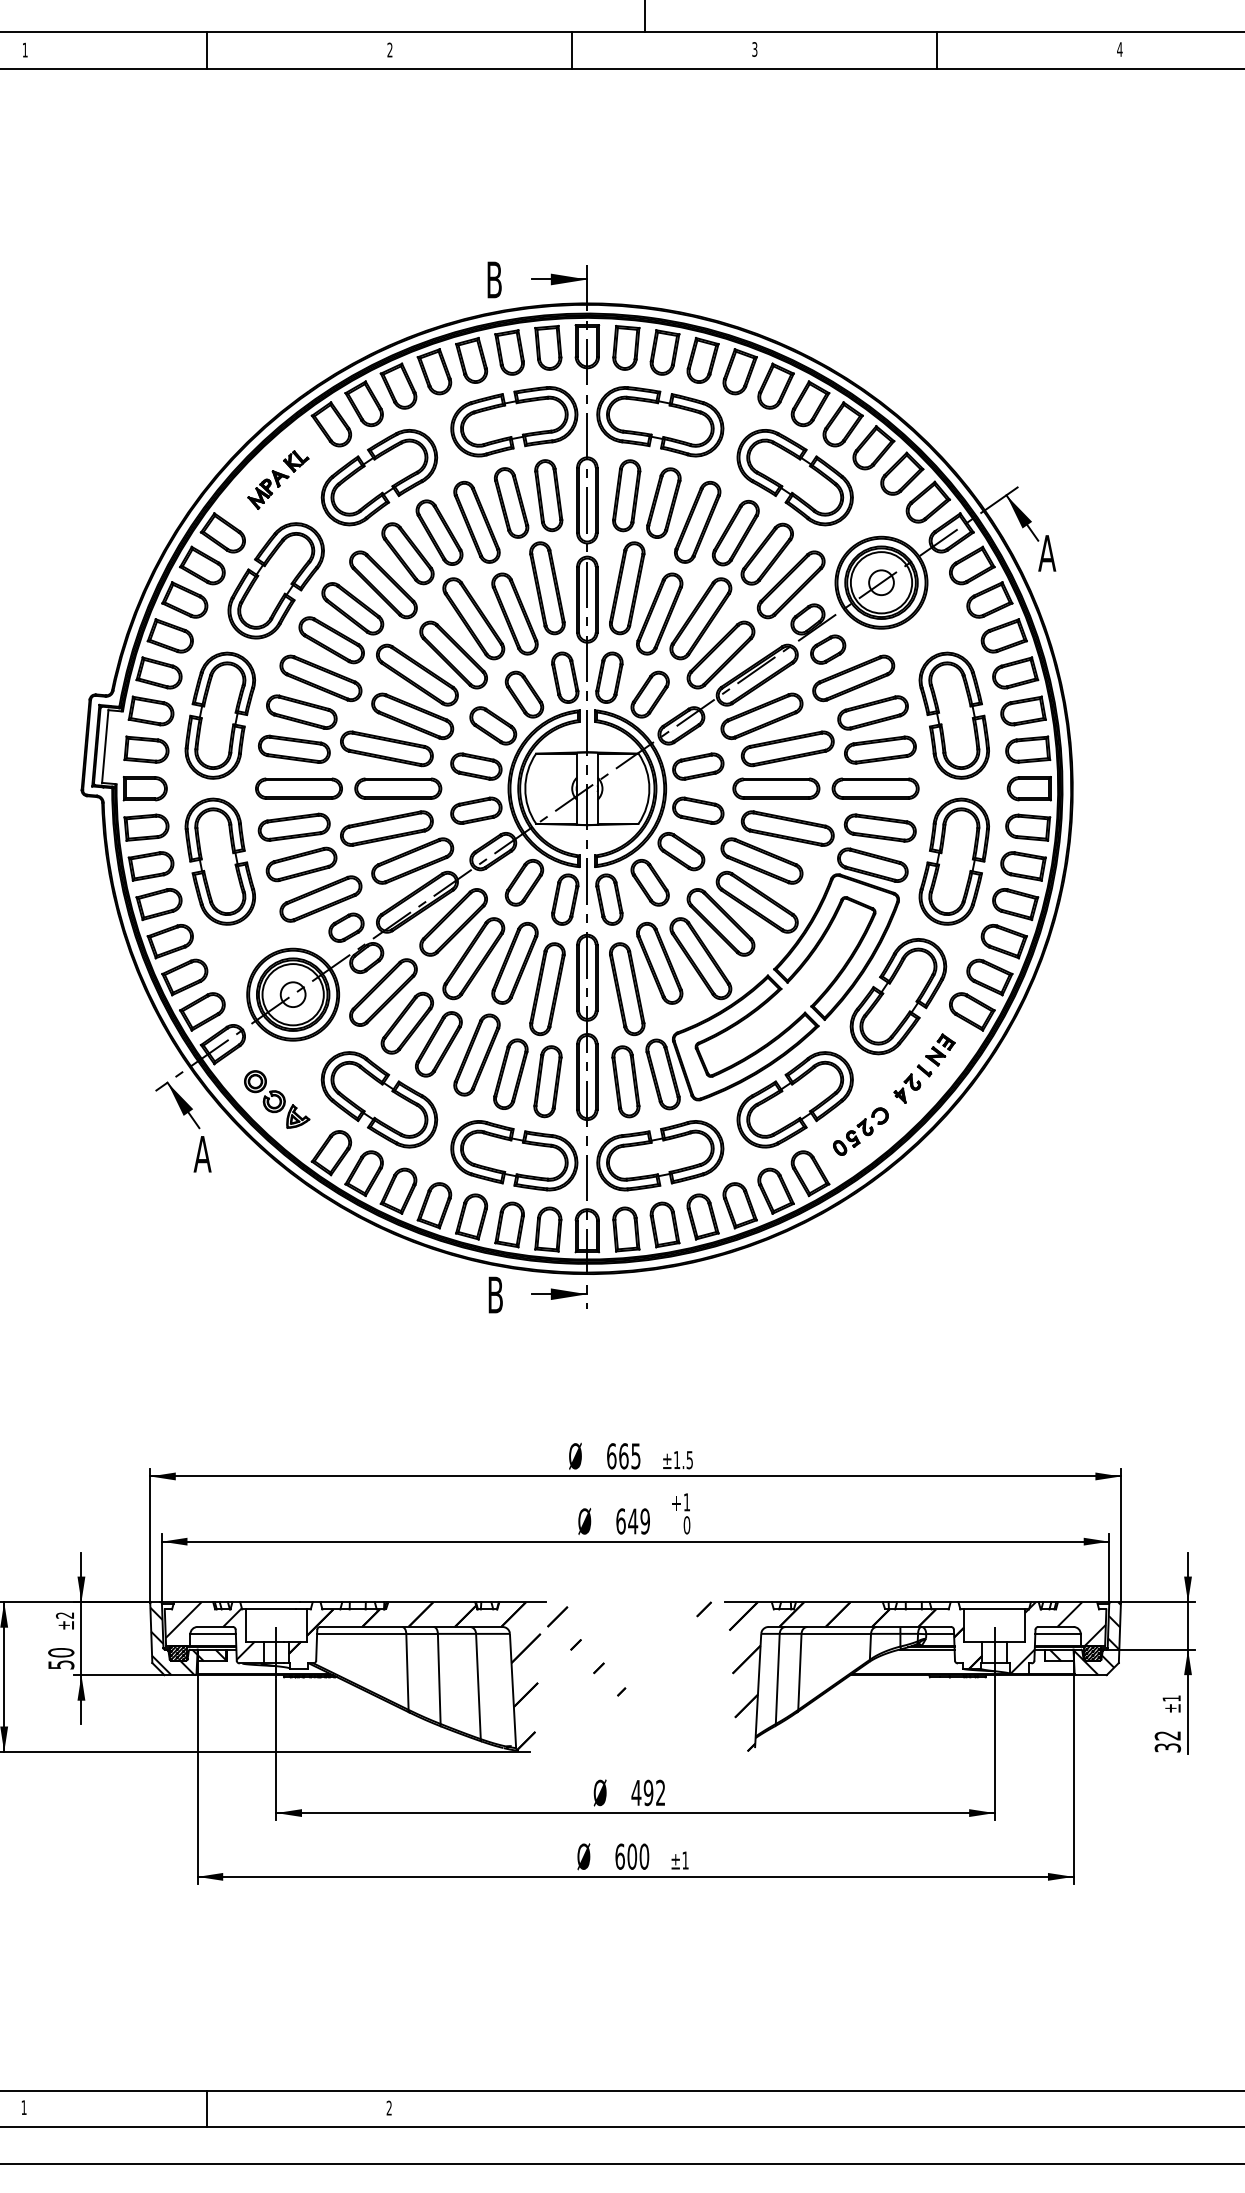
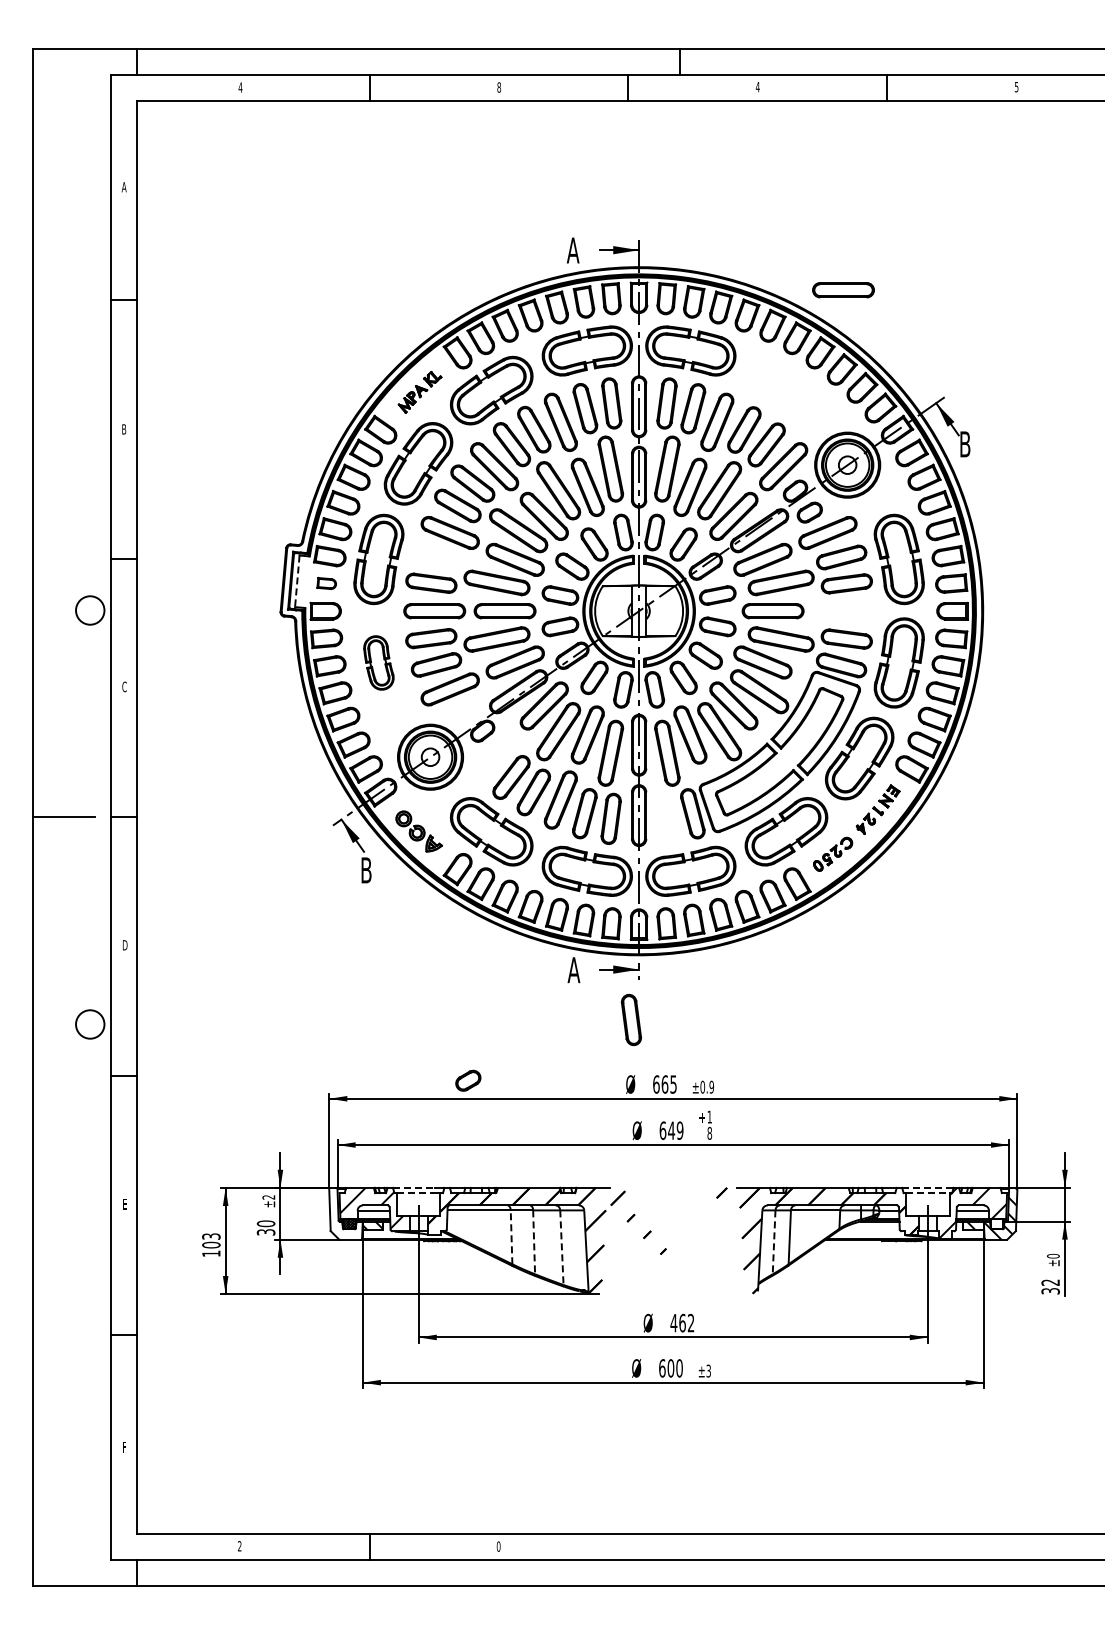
text: (754, 48) -> (757, 86), 3 -> 4
text: (25, 50) -> (240, 87), 1 -> 4
text: (390, 50) -> (499, 87), 2 -> 8
text: (1119, 50) -> (1016, 87), 4 -> 5
text: (493, 279) -> (572, 250), B -> A
part: (795, 477) -> (786, 390), removed
text: (1046, 553) -> (964, 444), A -> B
part: (301, 711) -> (436, 556), removed
line: (105, 746) -> (297, 581), solid -> dashed
part: (146, 749) -> (326, 583), size x0.6
part: (875, 789) -> (843, 290), moved
part: (219, 861) -> (378, 662), size x0.6
part: (346, 927) -> (468, 1080), moved
part: (383, 992) -> (494, 755), removed
part: (624, 1081) -> (630, 1019), moved
text: (202, 1154) -> (366, 870), A -> B
text: (494, 1295) -> (573, 970), B -> A
text: (683, 1459) -> (707, 1086), ±1.5 -> ±0.9
text: (686, 1525) -> (709, 1133), 0 -> 8
line: (270, 1601) -> (414, 1187), solid -> dashed
line: (994, 1601) -> (927, 1187), solid -> dashed
line: (270, 1610) -> (414, 1193), solid -> dashed
line: (994, 1610) -> (927, 1193), solid -> dashed
hatch: (173, 1641) -> (345, 1215), removed
hatch: (1092, 1652) -> (997, 1223), removed
text: (60, 1665) -> (265, 1232), 50 -> 30
line: (407, 1672) -> (511, 1237), solid -> dashed
line: (439, 1679) -> (534, 1242), solid -> dashed
line: (778, 1679) -> (774, 1242), solid -> dashed
line: (477, 1687) -> (561, 1248), solid -> dashed
text: (1171, 1697) -> (1053, 1255), ±1 -> ±0
text: (648, 1791) -> (682, 1322), 492 -> 462
text: (685, 1859) -> (708, 1370), ±1 -> ±3
text: (23, 2107) -> (239, 1546), 1 -> 2
text: (389, 2107) -> (498, 1546), 2 -> 0

